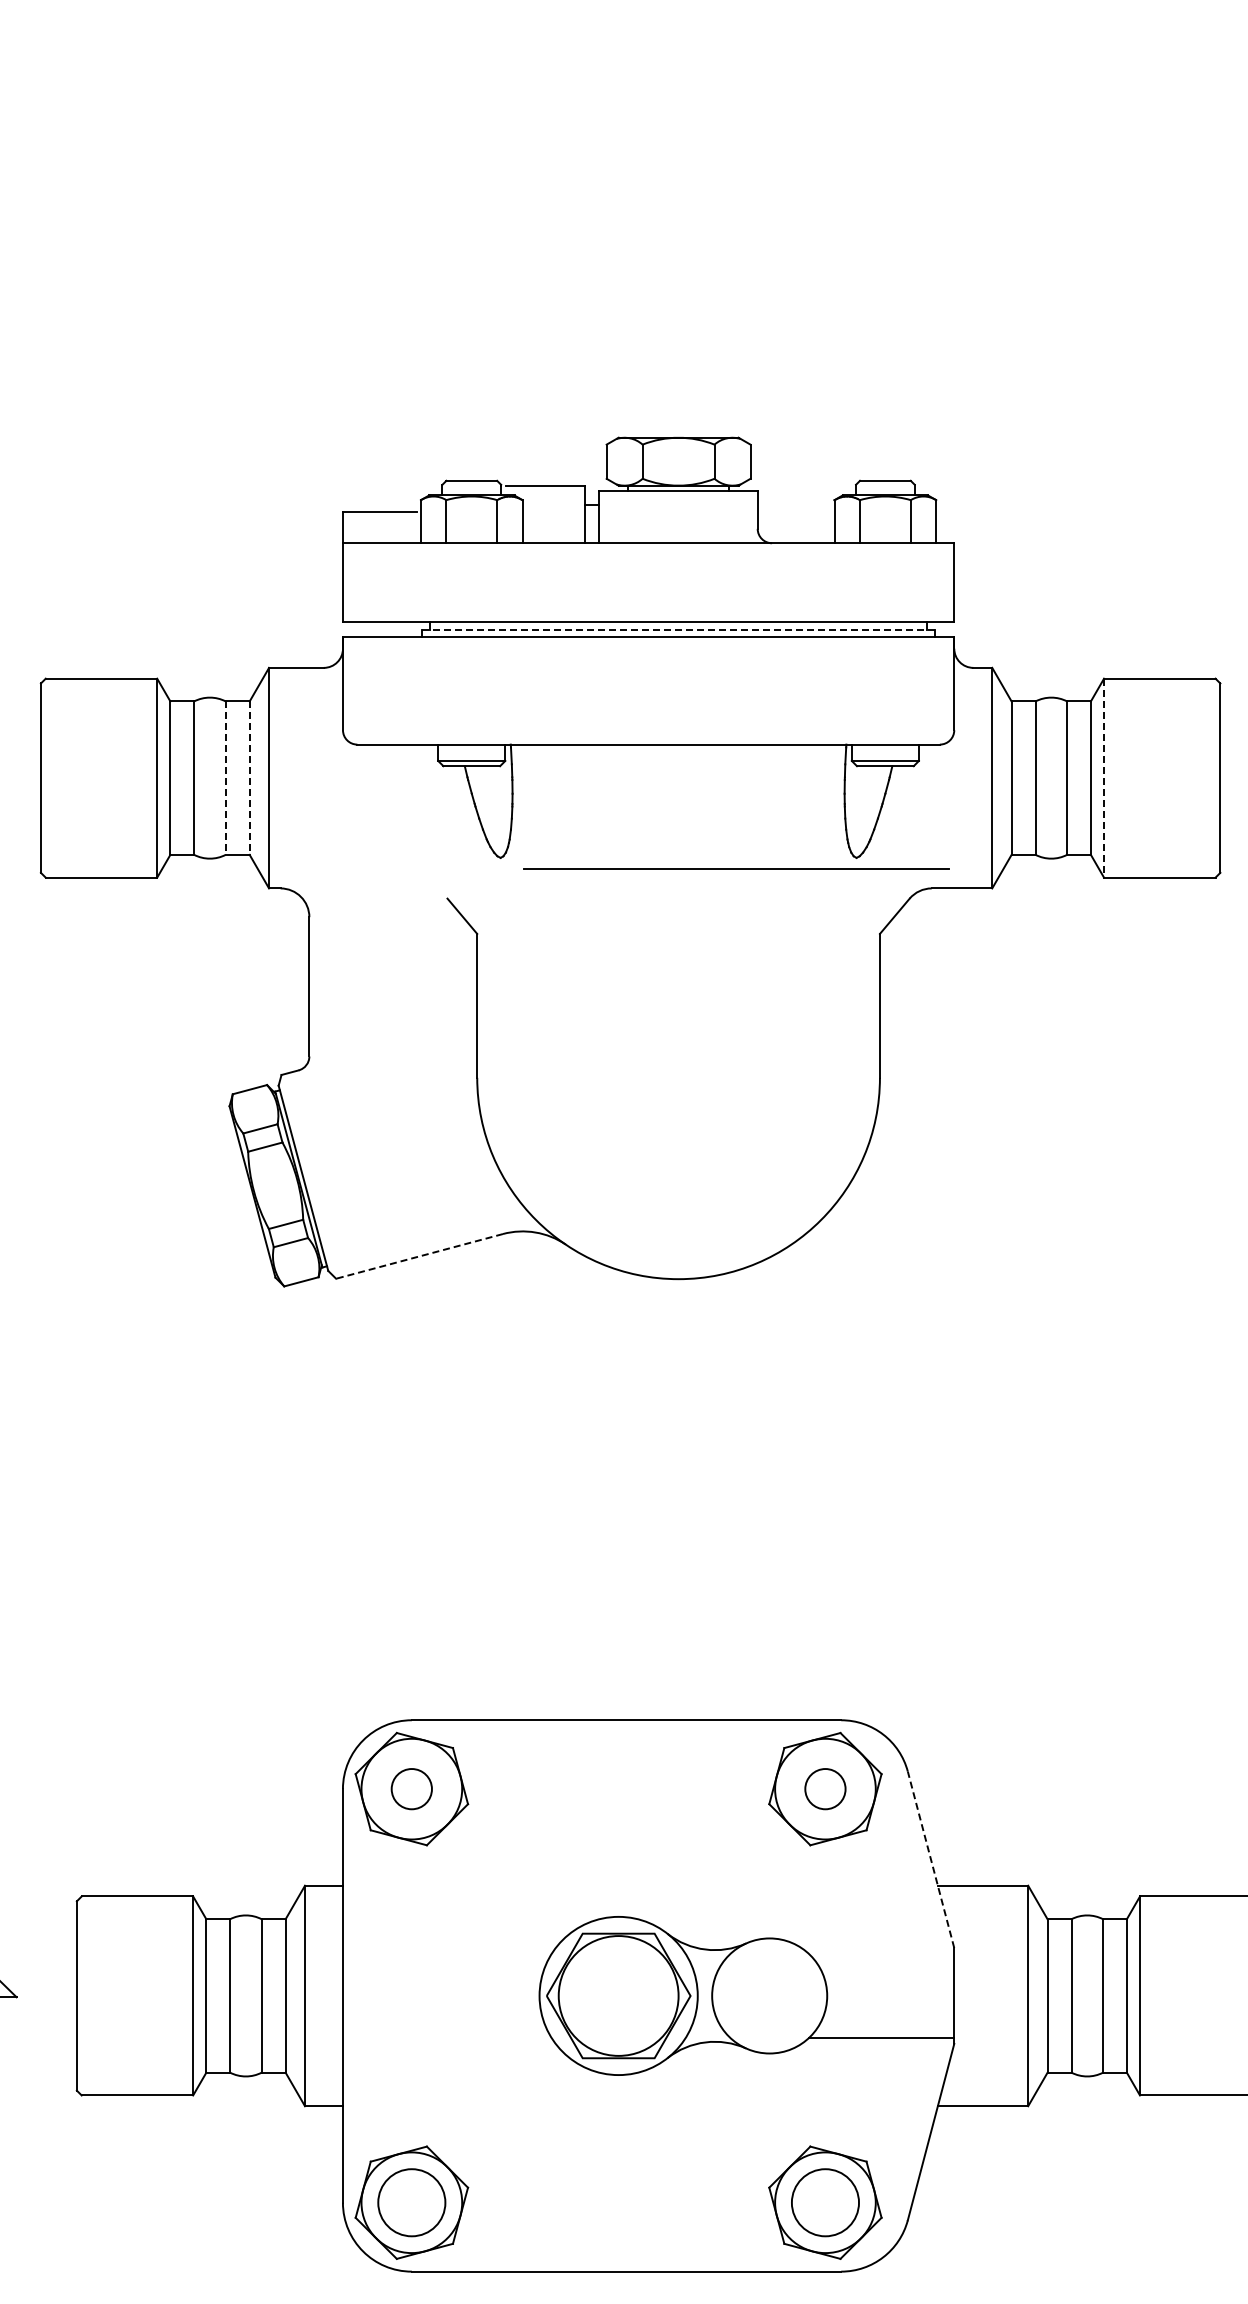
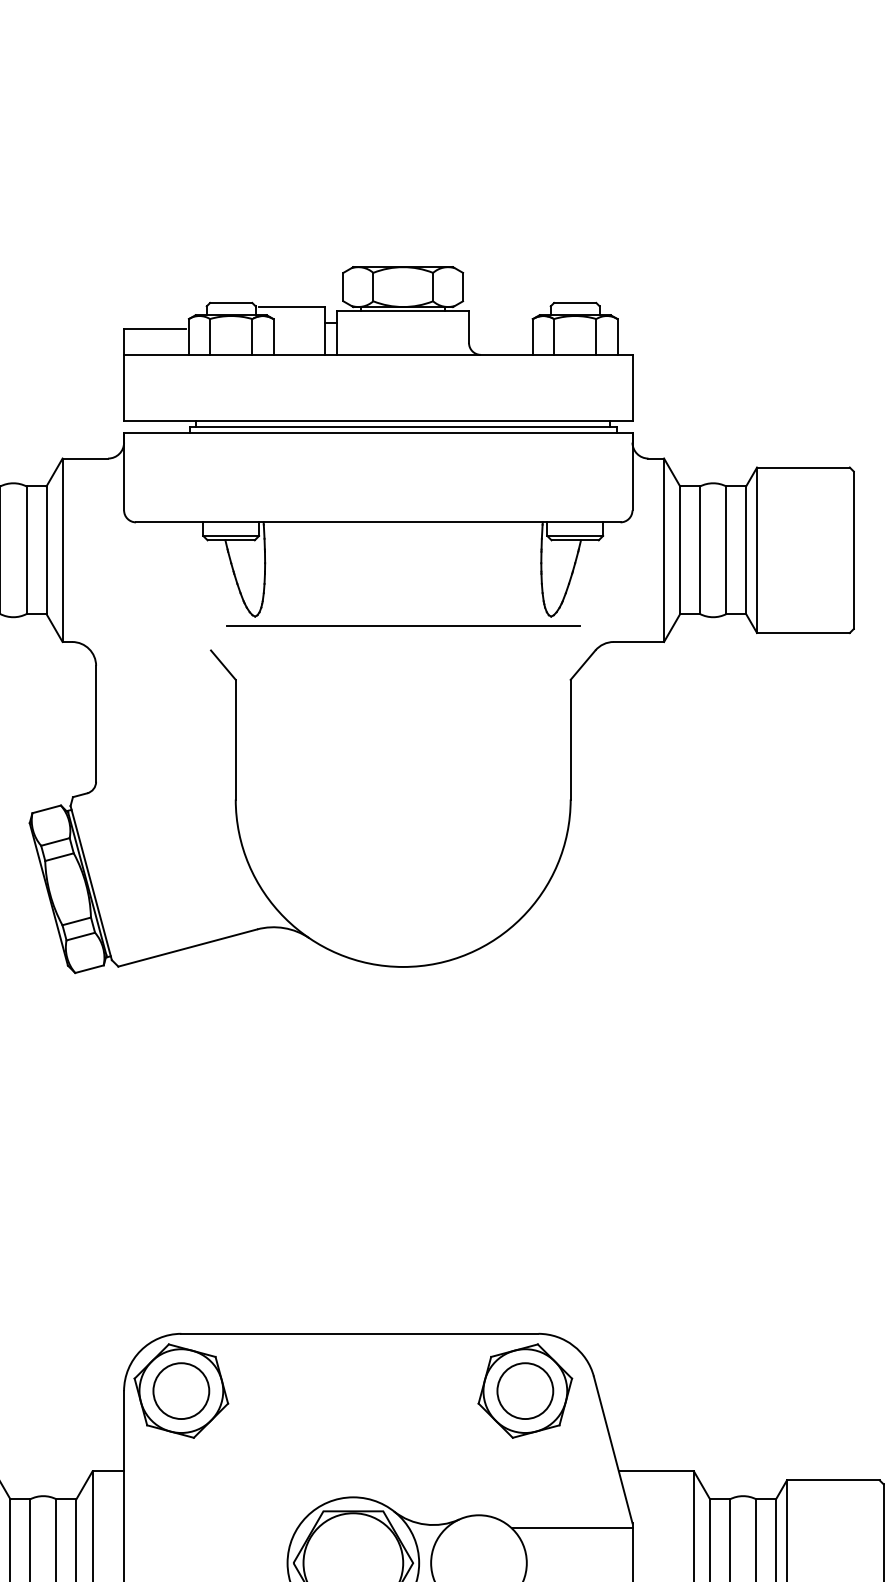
line: (678, 629) -> (403, 426), dashed -> solid
line: (225, 778) -> (26, 550), dashed -> solid
line: (249, 778) -> (46, 550), dashed -> solid
line: (1104, 778) -> (757, 550), dashed -> solid
line: (736, 868) -> (403, 625), moved
line: (419, 1256) -> (187, 948), dashed -> solid
circle: (411, 1788) -> (181, 1390), size x1.67
circle: (825, 1788) -> (525, 1390), size x1.67
line: (930, 1859) -> (612, 1449), dashed -> solid
line: (881, 1954) -> (571, 1528), added

